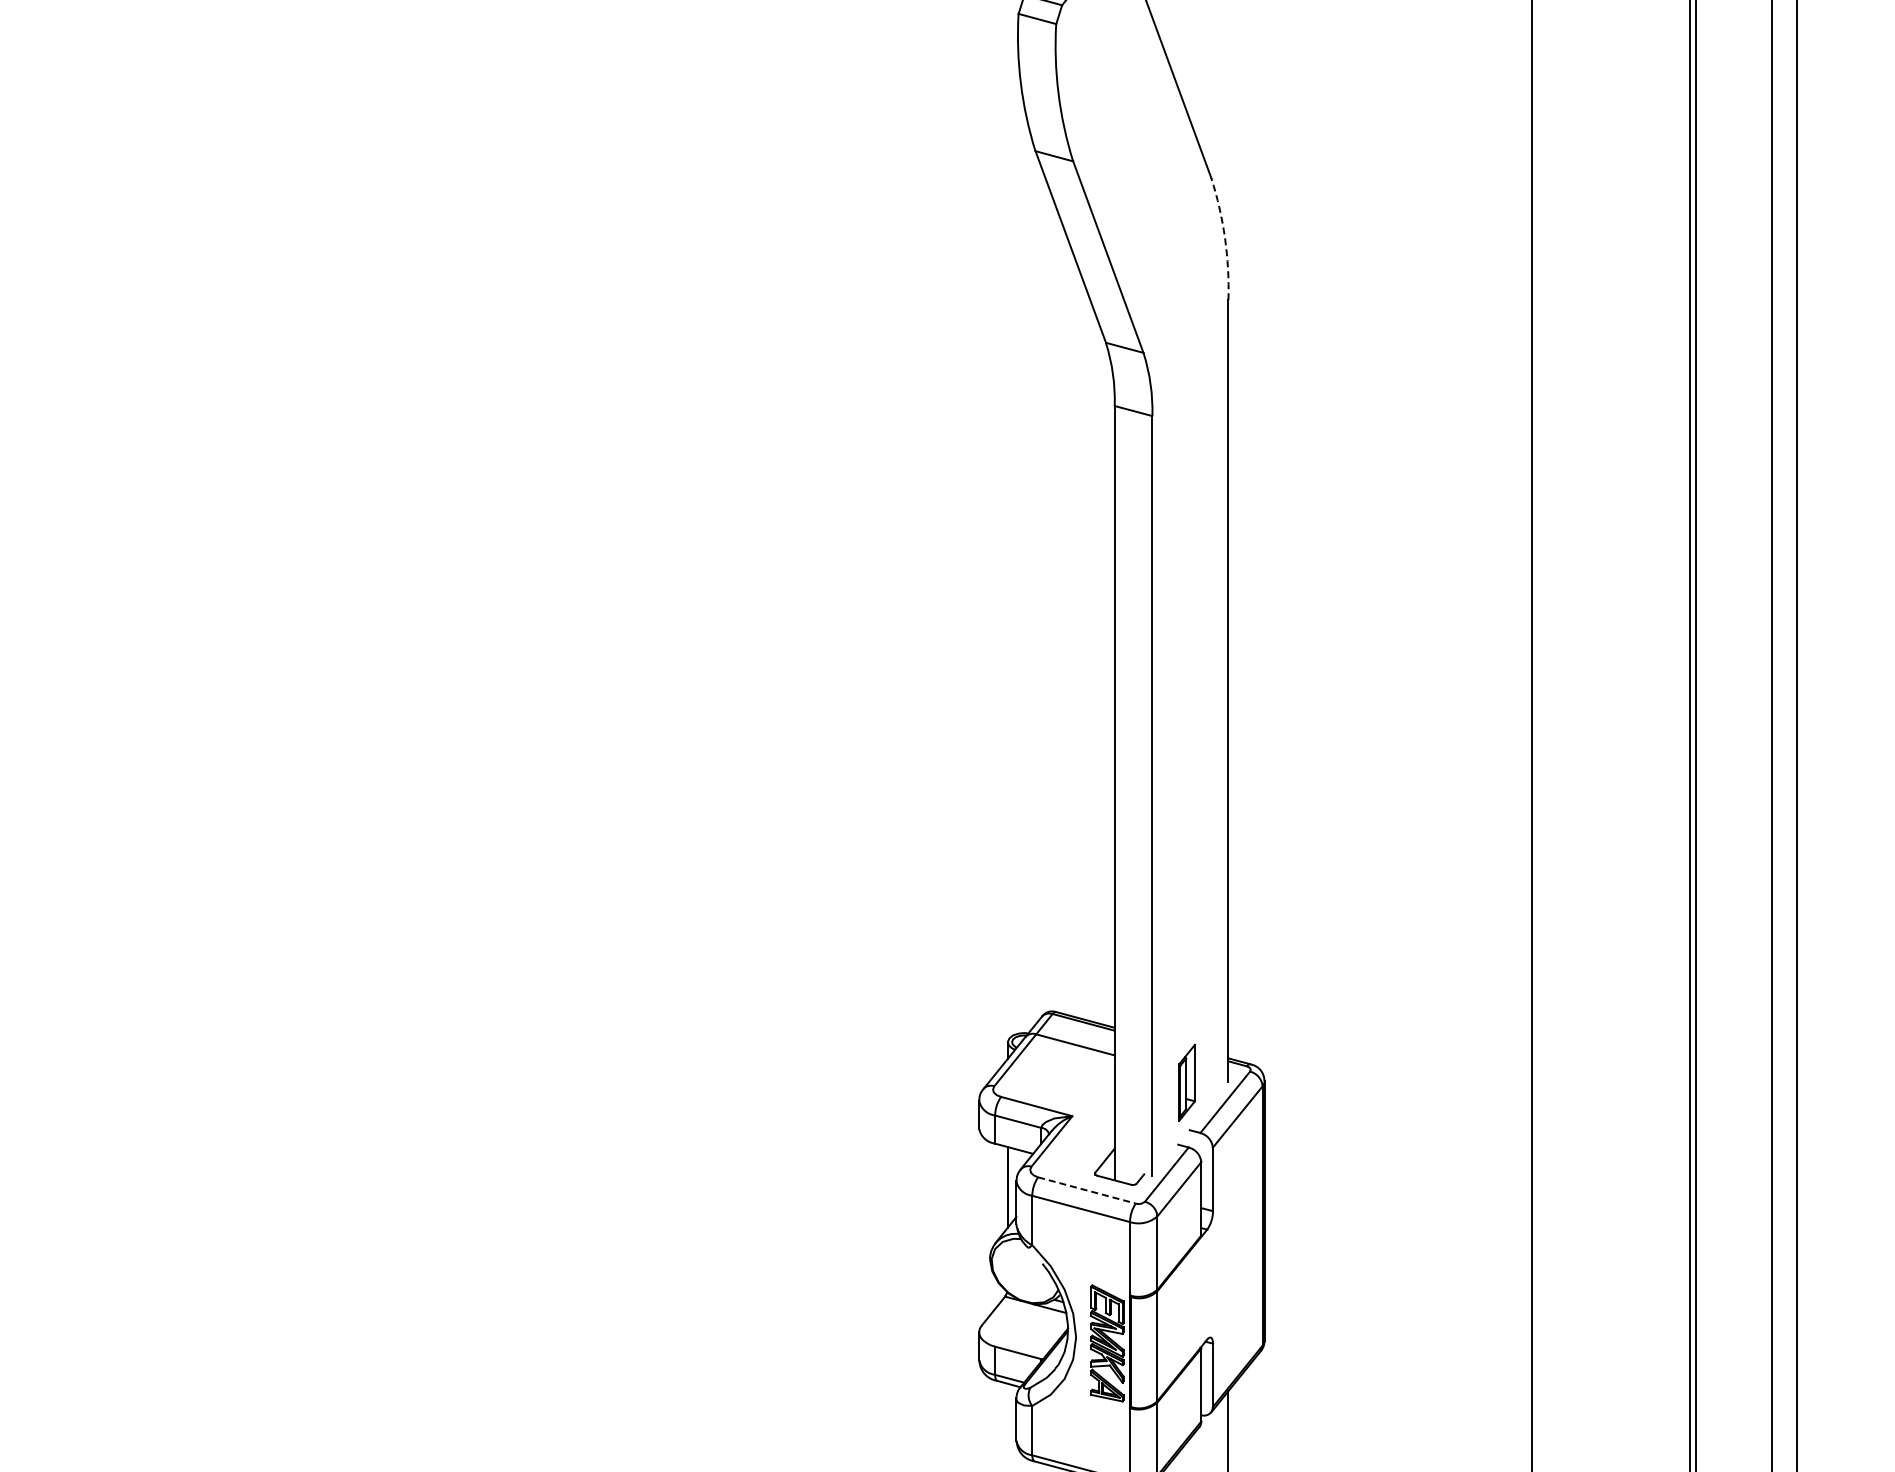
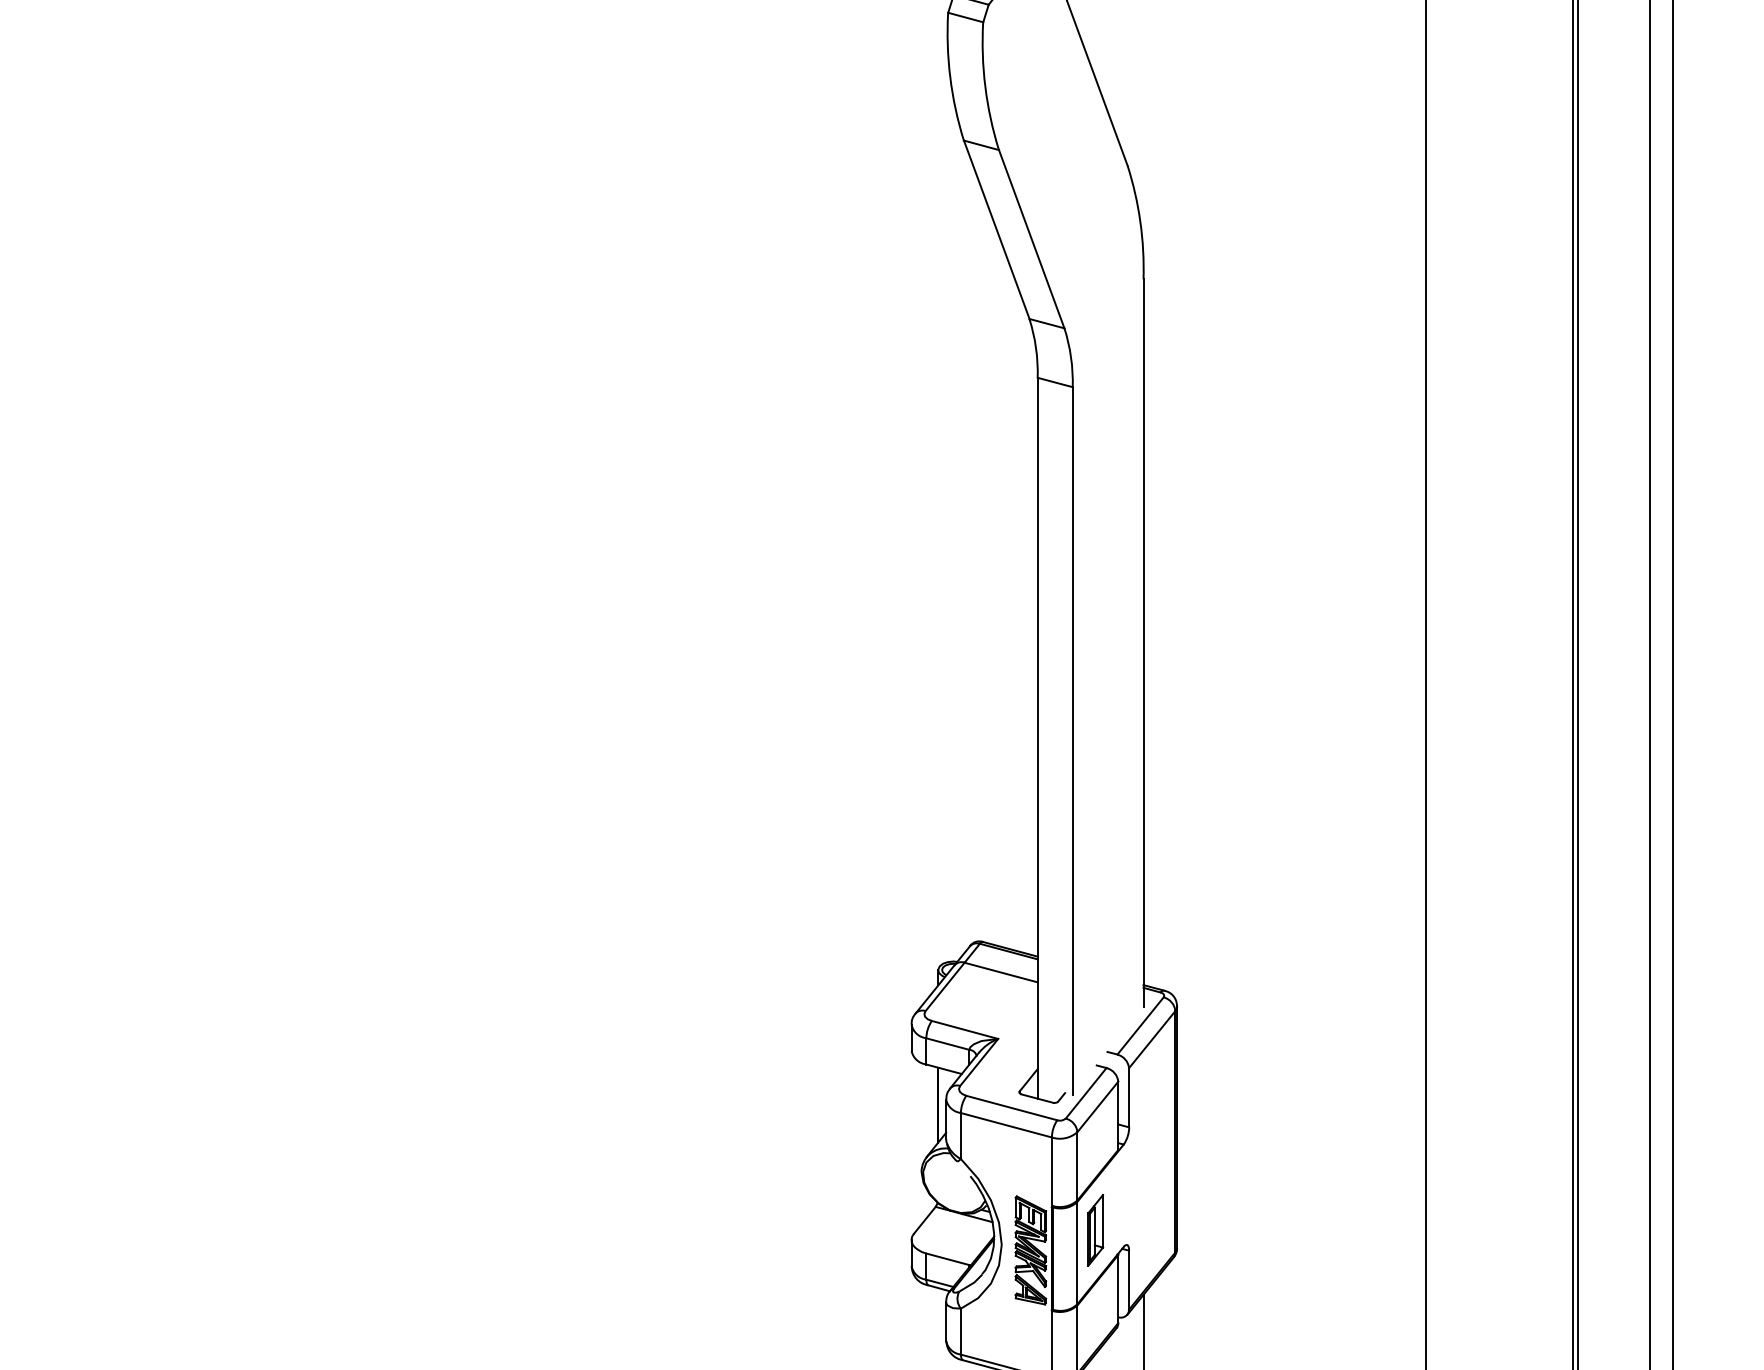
arc: (1225, 238) -> (1140, 221), dashed -> solid
part: (1186, 1082) -> (1095, 1230), moved
line: (1087, 1190) -> (1012, 1108), dashed -> solid

